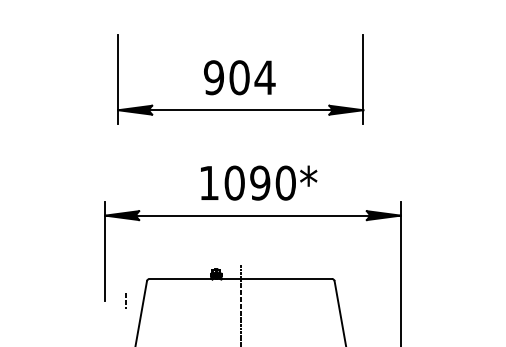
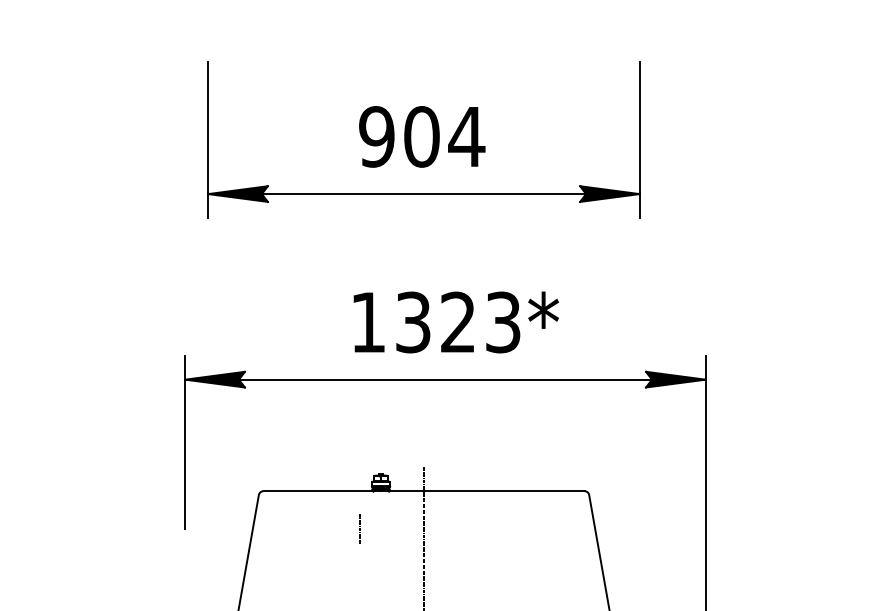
text: (259, 182) -> (456, 321), 1090* -> 1323*
line: (125, 300) -> (360, 529), moved

